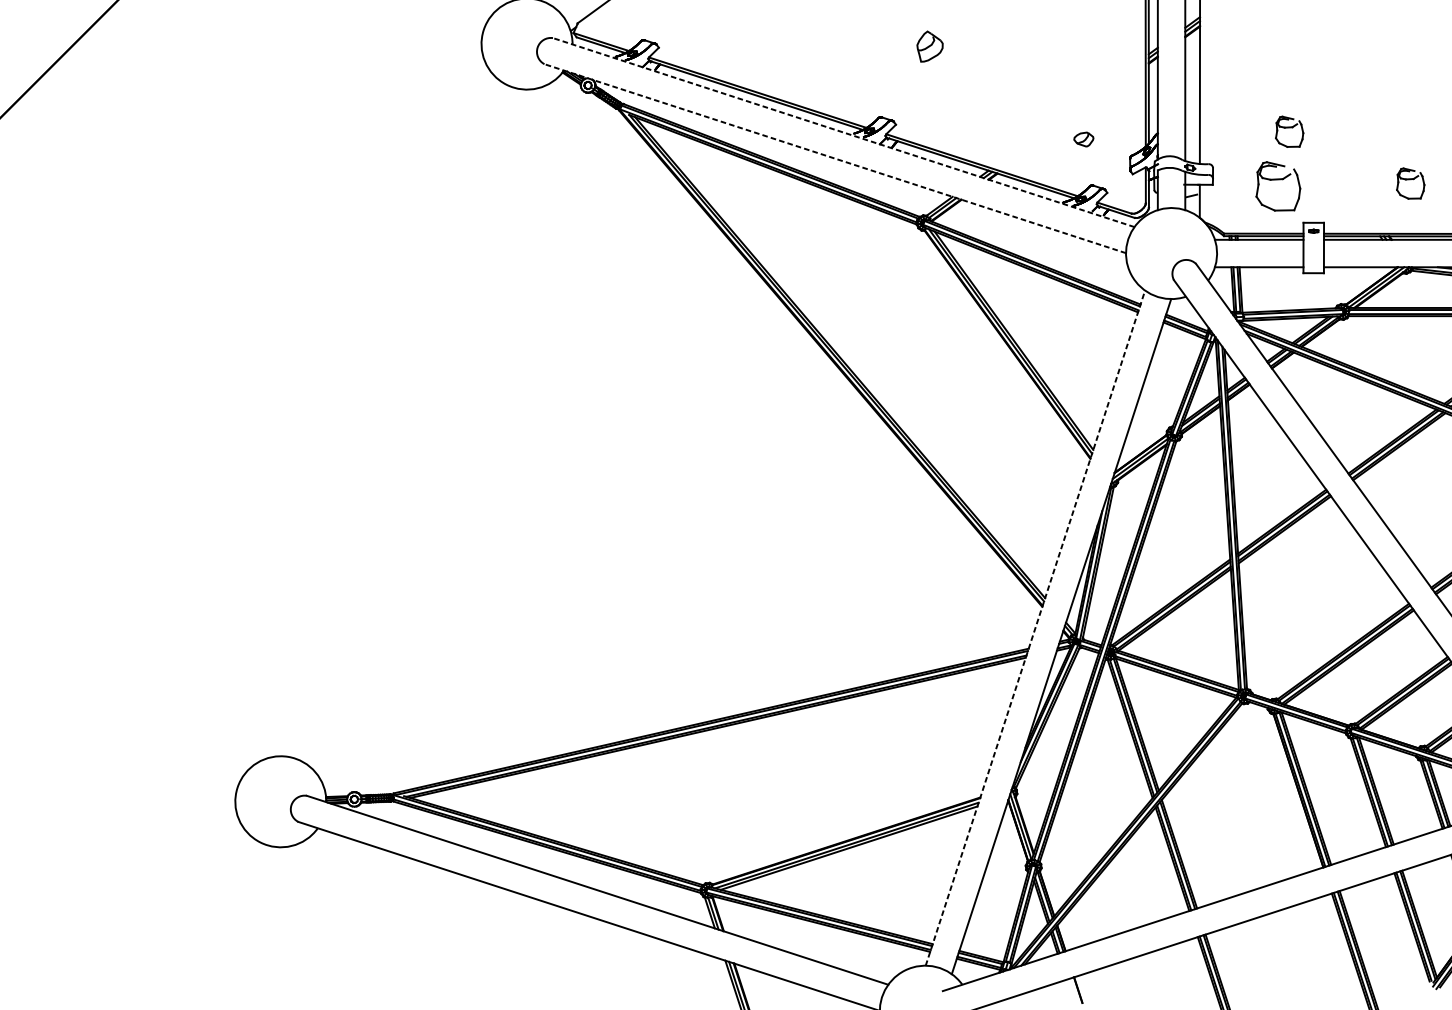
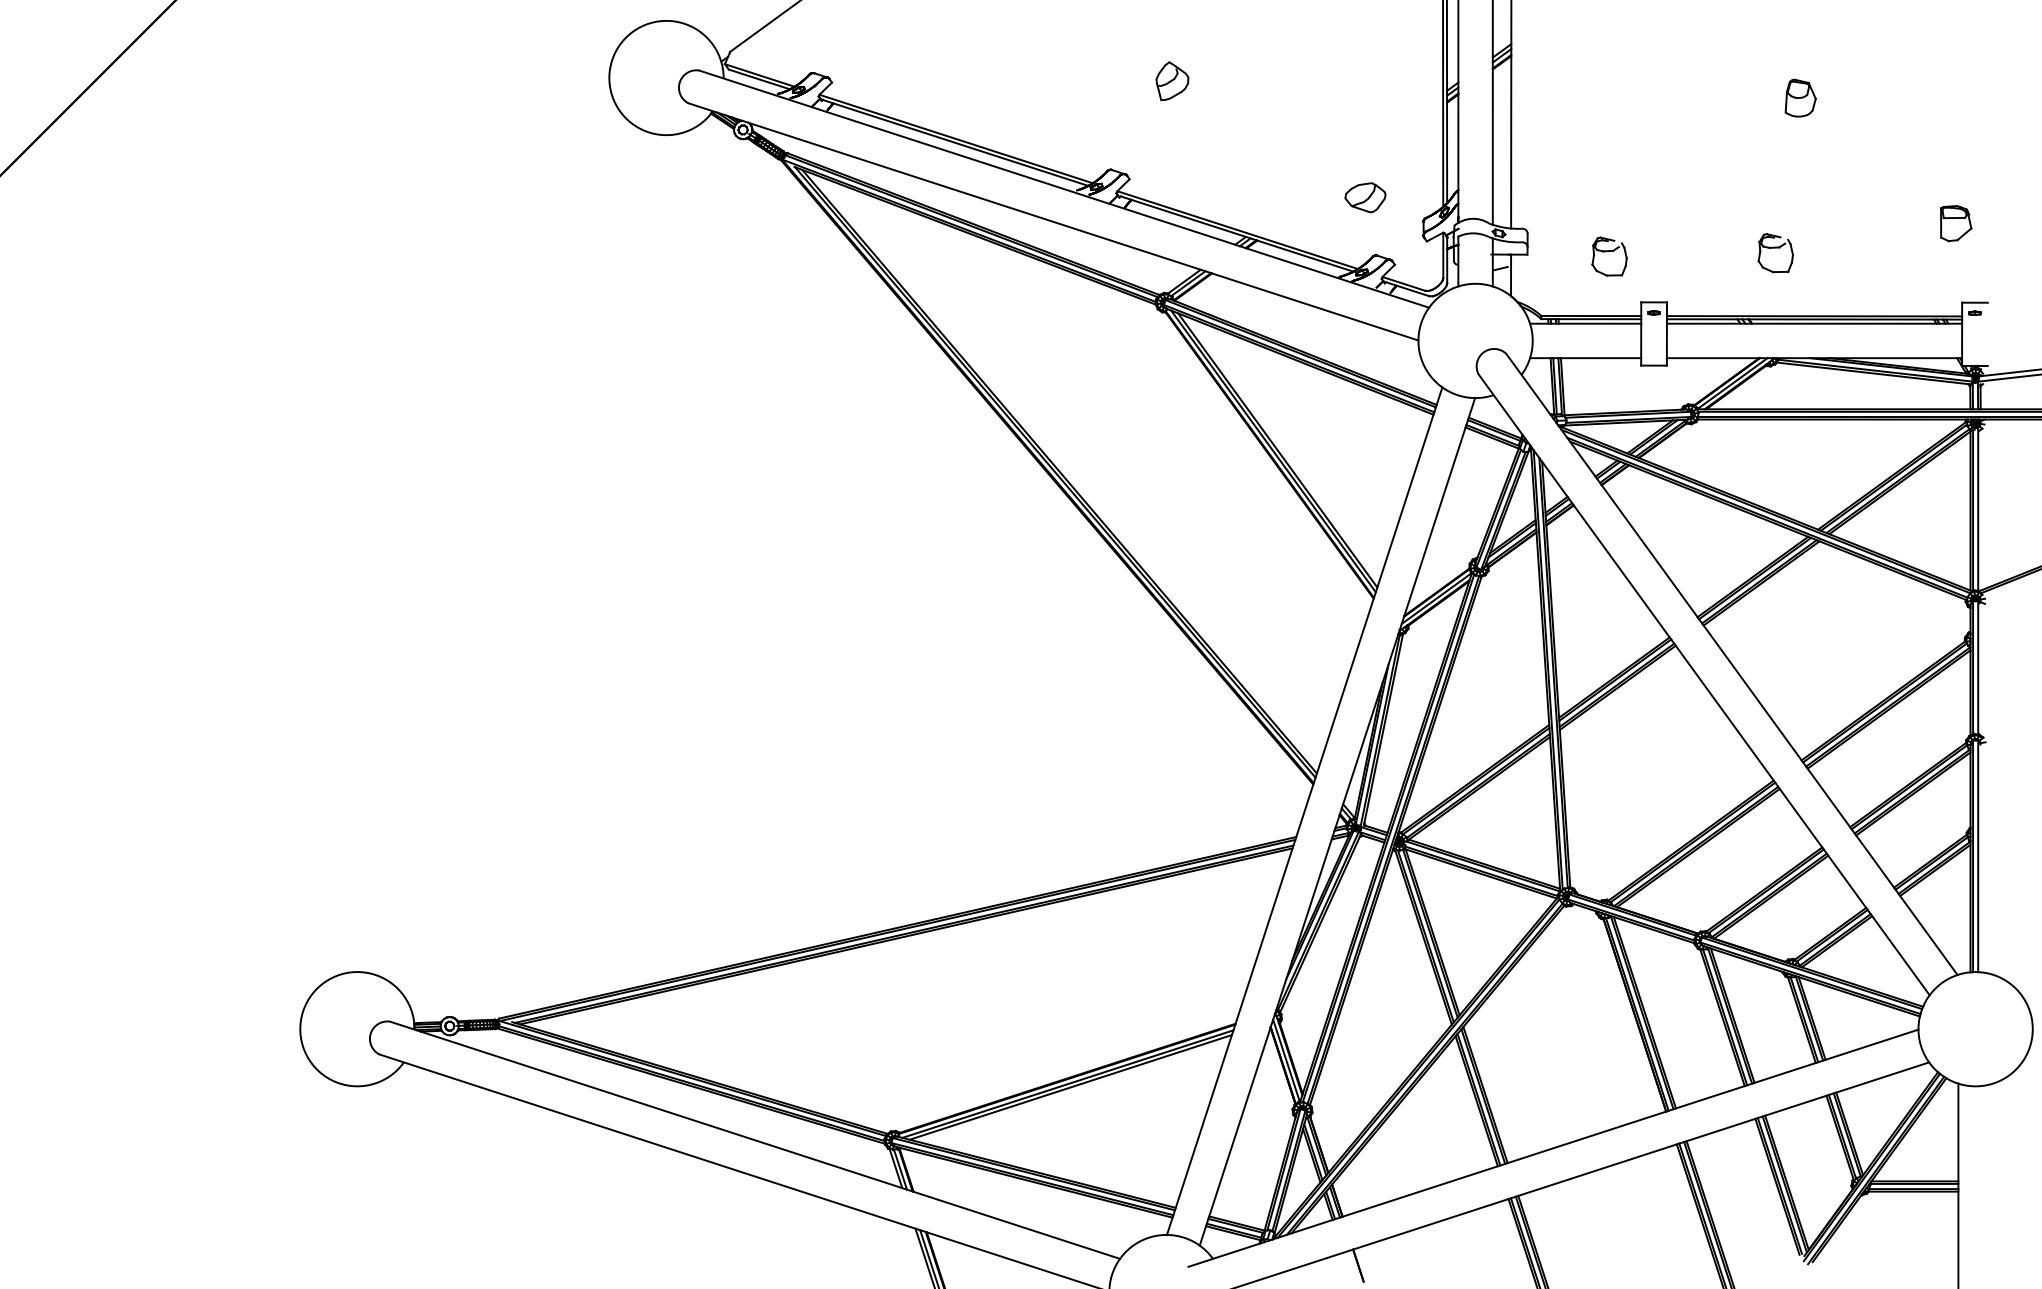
part: (1430, 59) -> (1800, 97), added
line: (844, 132) -> (1064, 189), dashed -> solid
part: (1289, 132) -> (1623, 188), removed
part: (1083, 139) -> (1365, 197), size x1.67
line: (835, 158) -> (1053, 221), dashed -> solid
part: (1278, 186) -> (1609, 256), size x0.62
line: (1035, 628) -> (1304, 811), dashed -> solid

